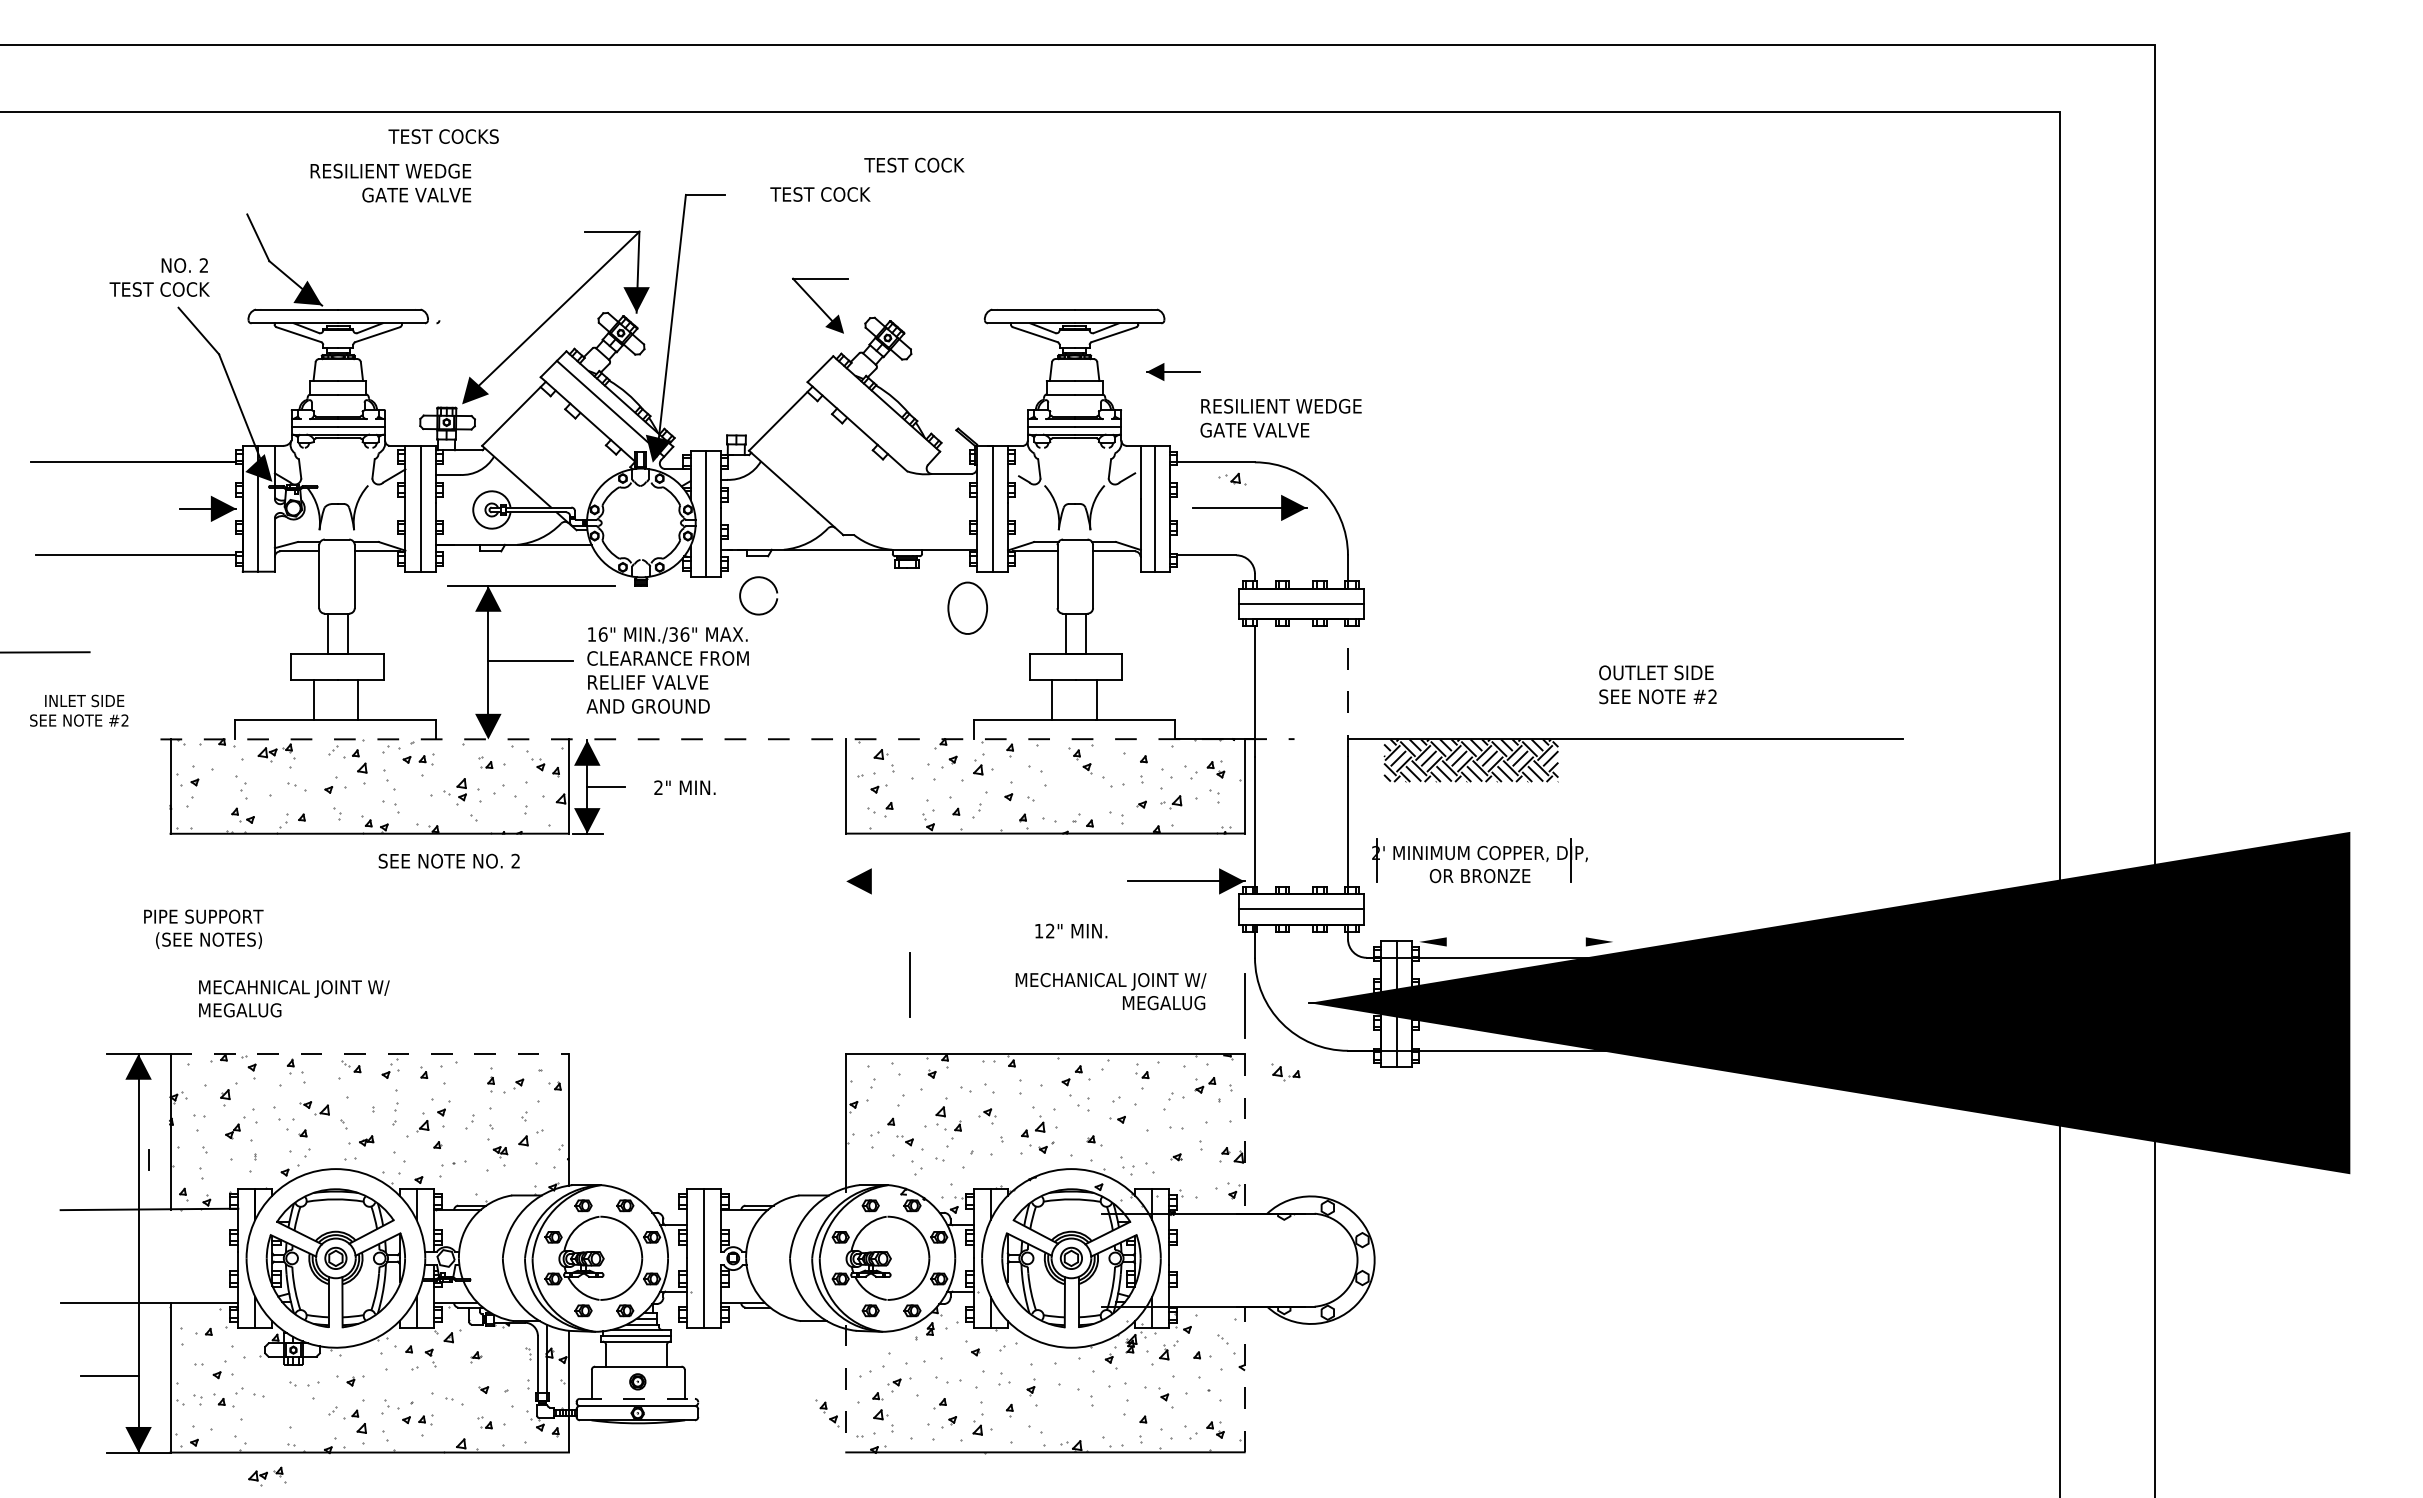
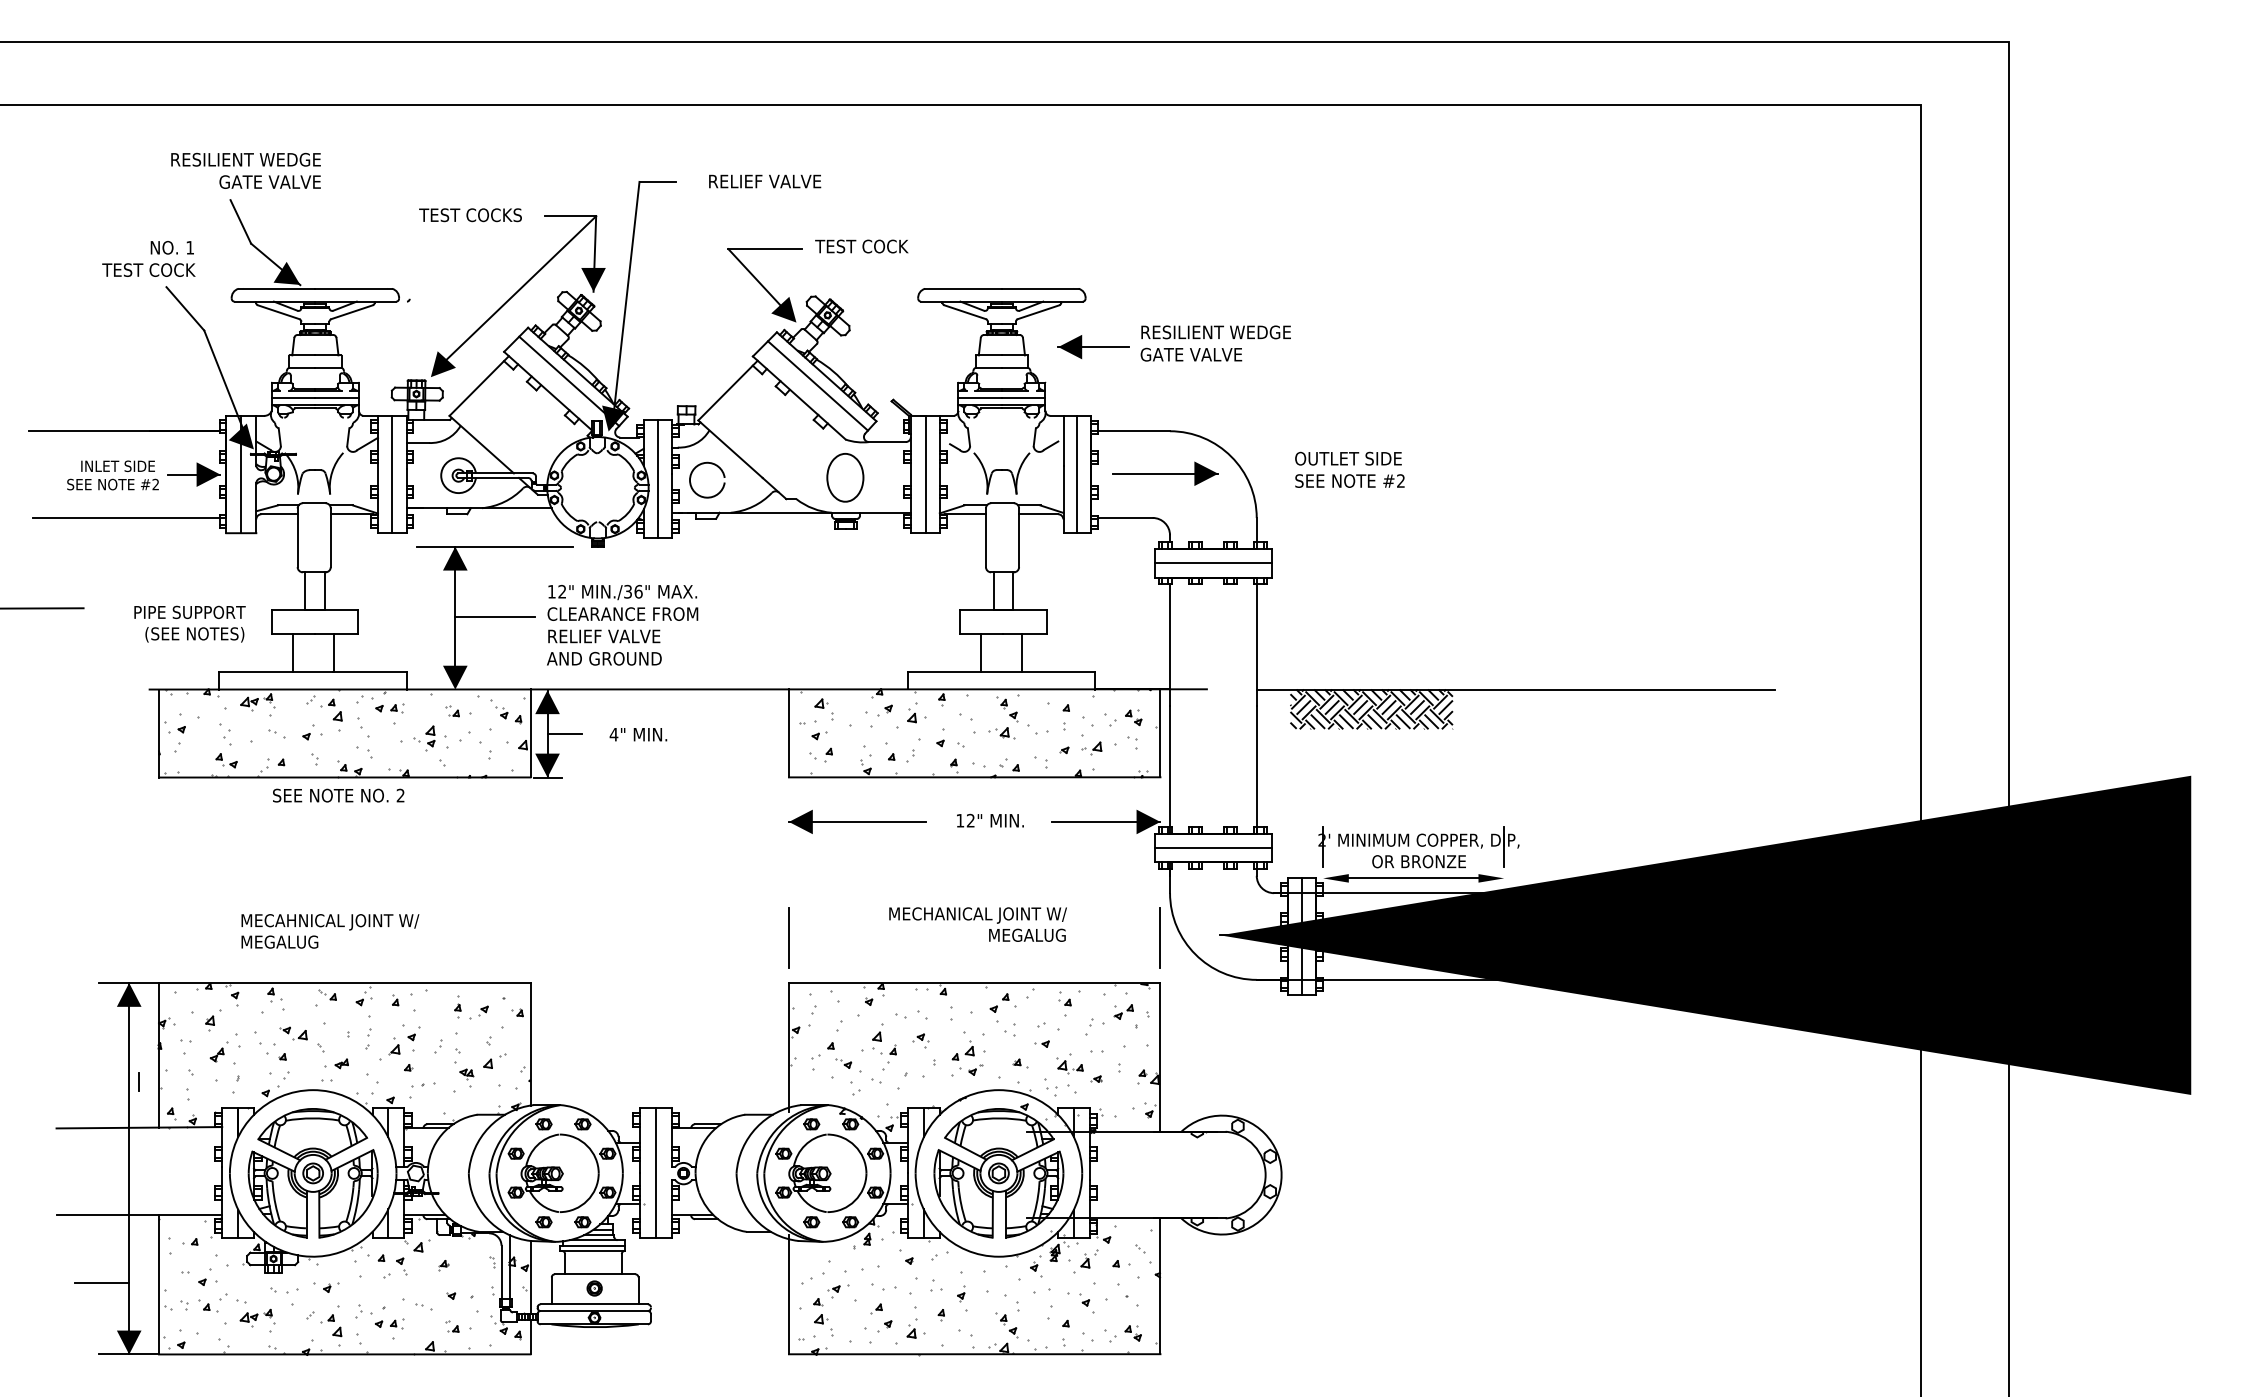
text: (443, 136) -> (470, 215), moved
text: (914, 164) -> (861, 245), moved
text: (390, 182) -> (245, 170), moved
text: (820, 194) -> (764, 181), TEST COCK -> RELIEF VALVE
text: (203, 265) -> (189, 247), 2 -> 1
part: (820, 305) -> (764, 285), size x1.43
part: (1172, 371) -> (1093, 346), size x1.43
line: (876, 413) -> (817, 385), added
text: (1280, 418) -> (1215, 343), moved
part: (1232, 478) -> (1001, 732), moved
arc: (746, 583) -> (695, 468), moved
part: (967, 607) -> (845, 477), moved
text: (602, 634) -> (561, 591), 16" -> 12"
text: (1657, 684) -> (1349, 469), moved
line: (1348, 691) -> (1257, 644), dashed -> solid
text: (79, 710) -> (113, 475), moved
line: (728, 739) -> (679, 689), dashed -> solid
text: (658, 787) -> (613, 734), 2" -> 4"
text: (448, 860) -> (337, 794), moved
part: (1479, 860) -> (1418, 847), moved
line: (919, 881) -> (857, 822), added
text: (203, 928) -> (189, 623), moved
text: (1071, 930) -> (990, 820), moved
line: (1515, 941) -> (1412, 877), added
line: (909, 984) -> (788, 937), moved
text: (1110, 991) -> (977, 924), moved
text: (294, 998) -> (330, 931), moved
line: (370, 1054) -> (345, 983), dashed -> solid
part: (1285, 1072) -> (1069, 1066), moved
line: (1244, 1133) -> (1160, 1056), dashed -> solid
line: (1244, 1379) -> (1160, 1286), dashed -> solid
line: (846, 1388) -> (789, 1294), dashed -> solid
line: (637, 1398) -> (594, 1304), dashed -> solid
part: (827, 1413) -> (1007, 1325), moved
part: (267, 1476) -> (257, 1318), moved

